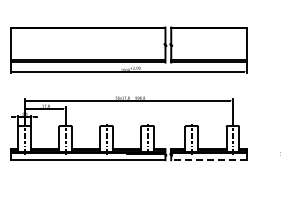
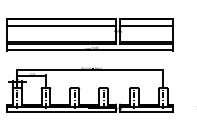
line: (87, 36) -> (61, 25), added
line: (208, 36) -> (146, 25), added
line: (209, 160) -> (146, 112), dashed -> solid

